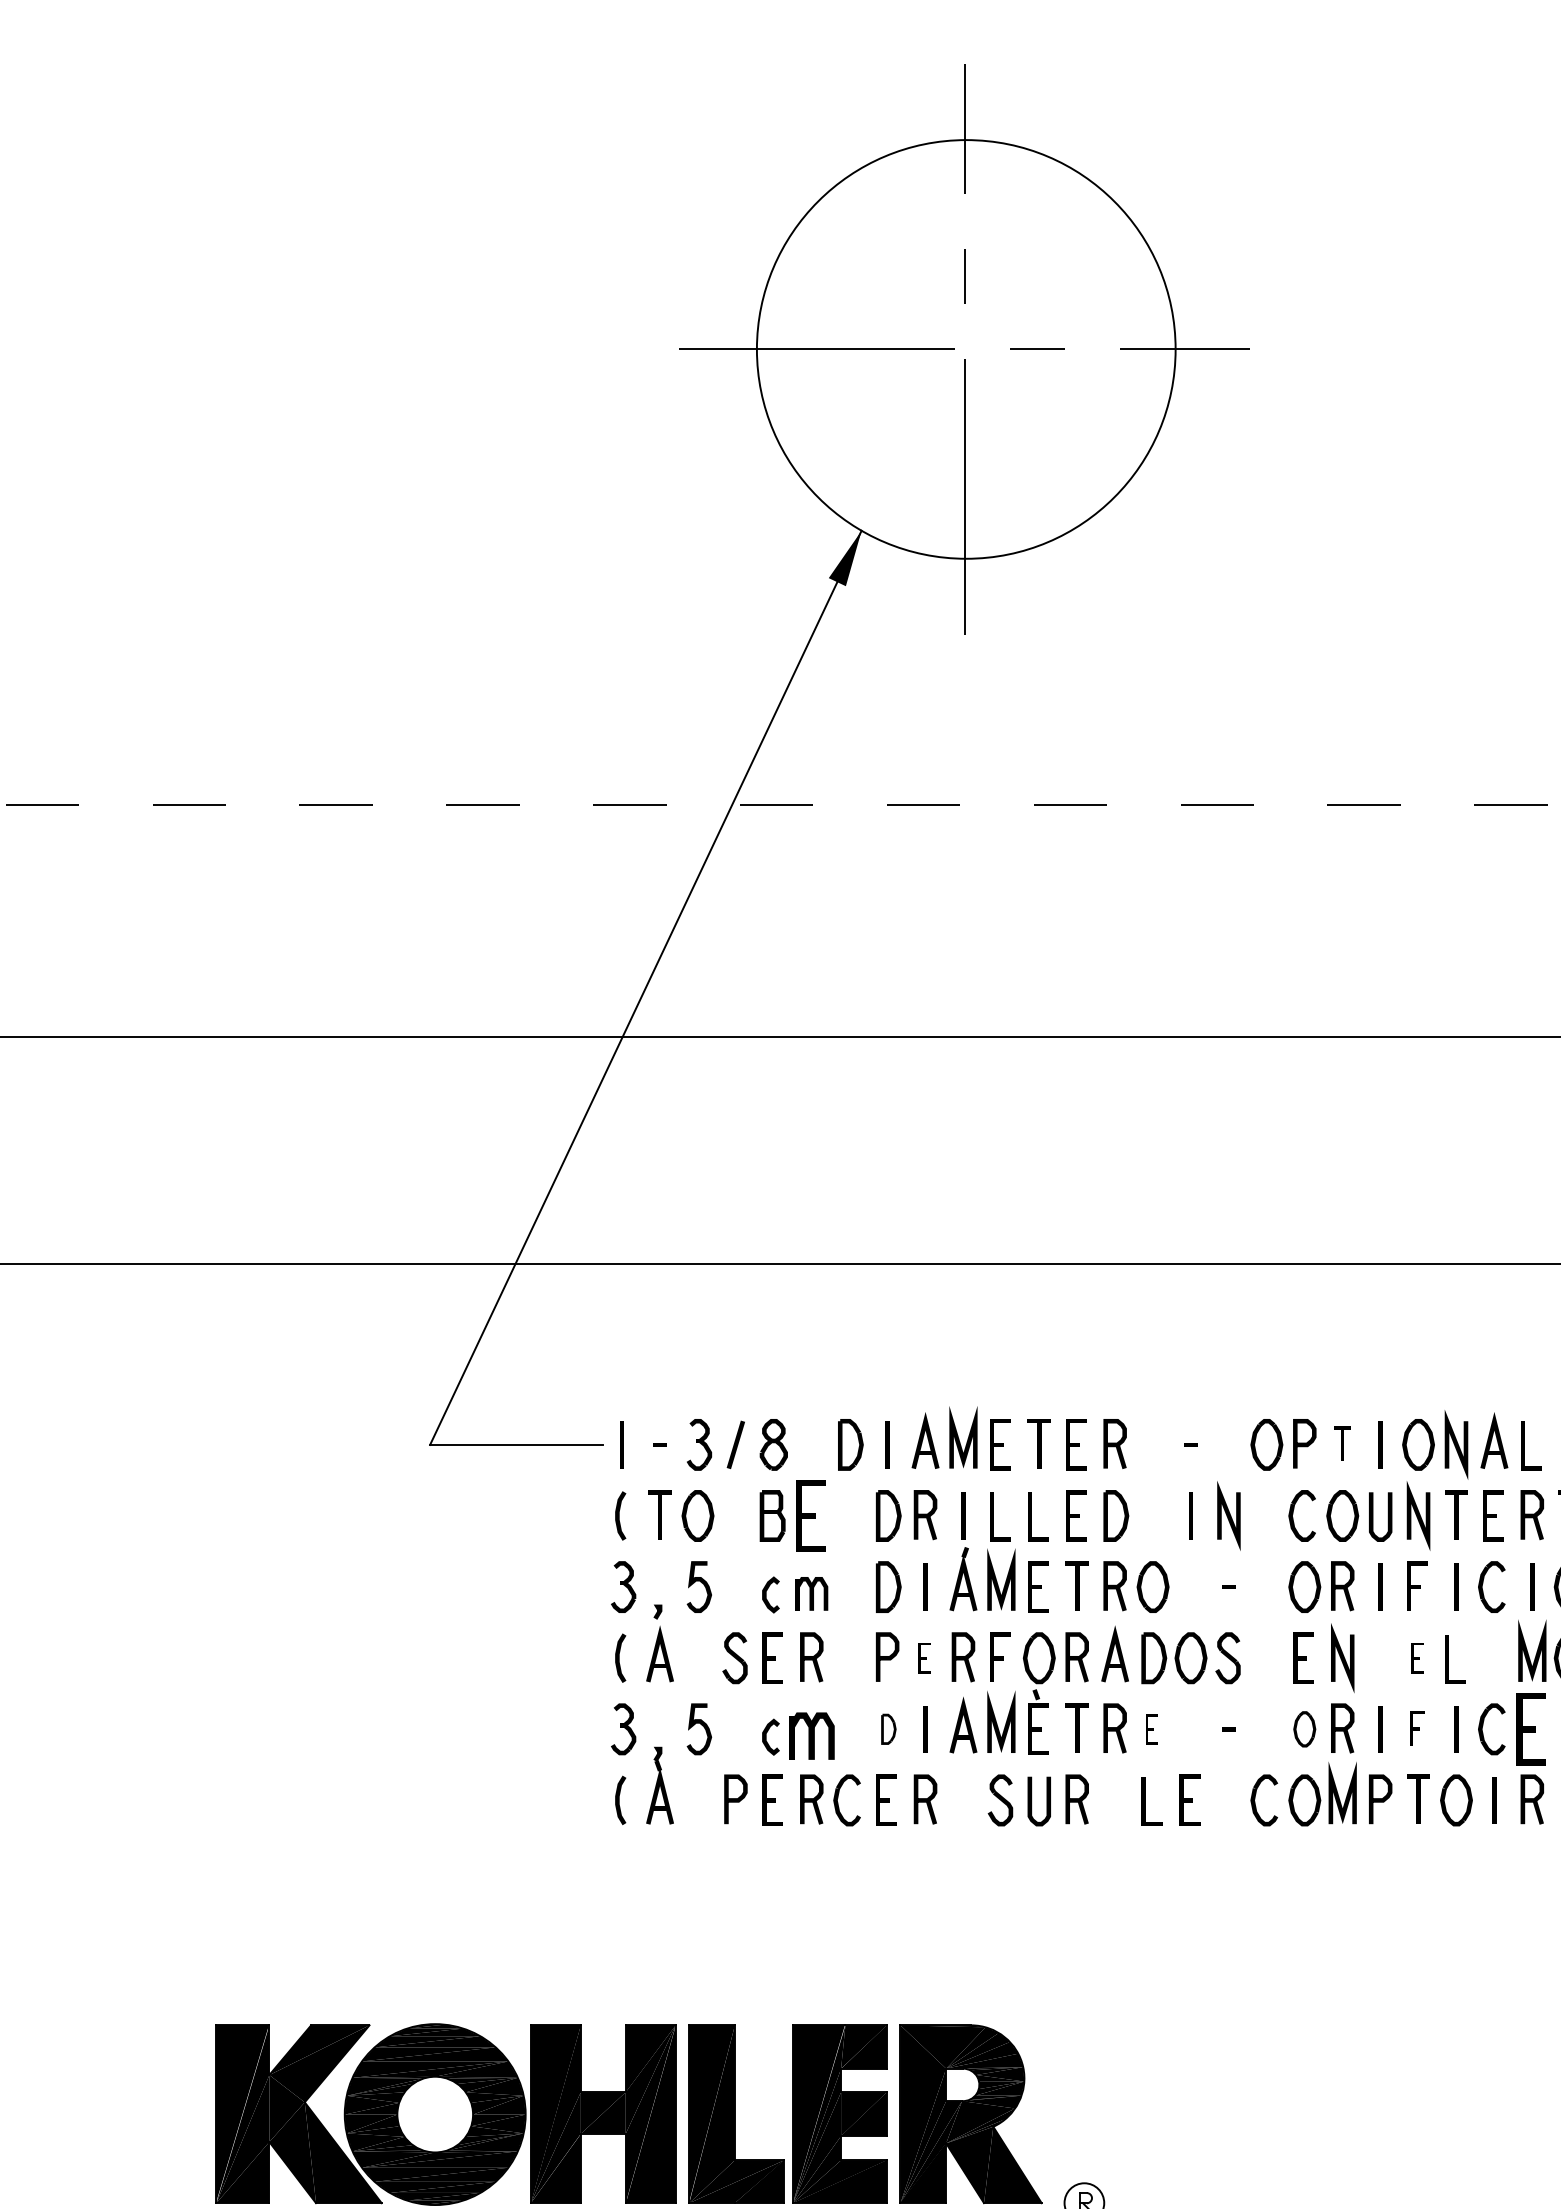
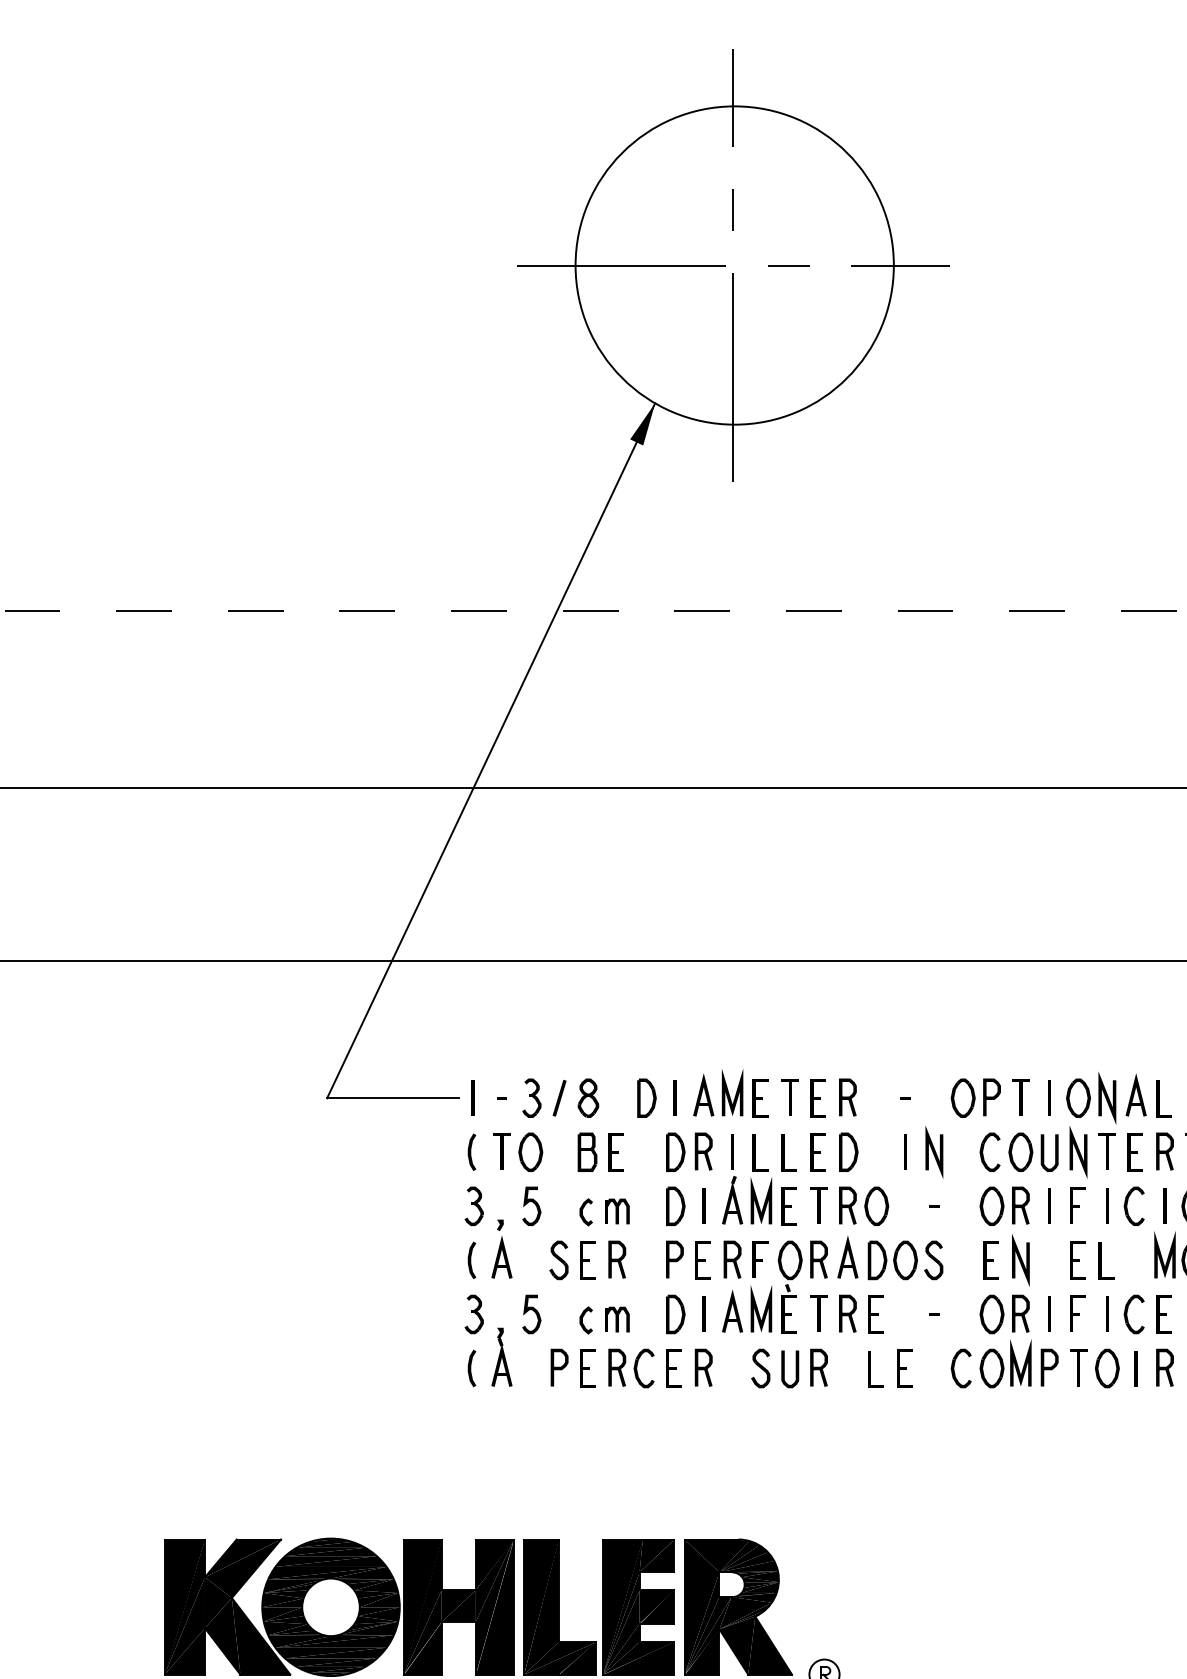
part: (1342, 1443) -> (1020, 1097), size x1.43
part: (809, 1516) -> (615, 1152), size x0.71
part: (923, 1658) -> (702, 1260), size x1.67
part: (1417, 1658) -> (1077, 1260), size x1.67
part: (1417, 1728) -> (1077, 1313), size x1.43
part: (888, 1729) -> (675, 1314), size x1.67
part: (1151, 1729) -> (875, 1314), size x1.67
part: (1304, 1729) -> (991, 1314), size x1.43
part: (1530, 1729) -> (1163, 1314), size x0.71
part: (812, 1735) -> (617, 1319), size x0.71

